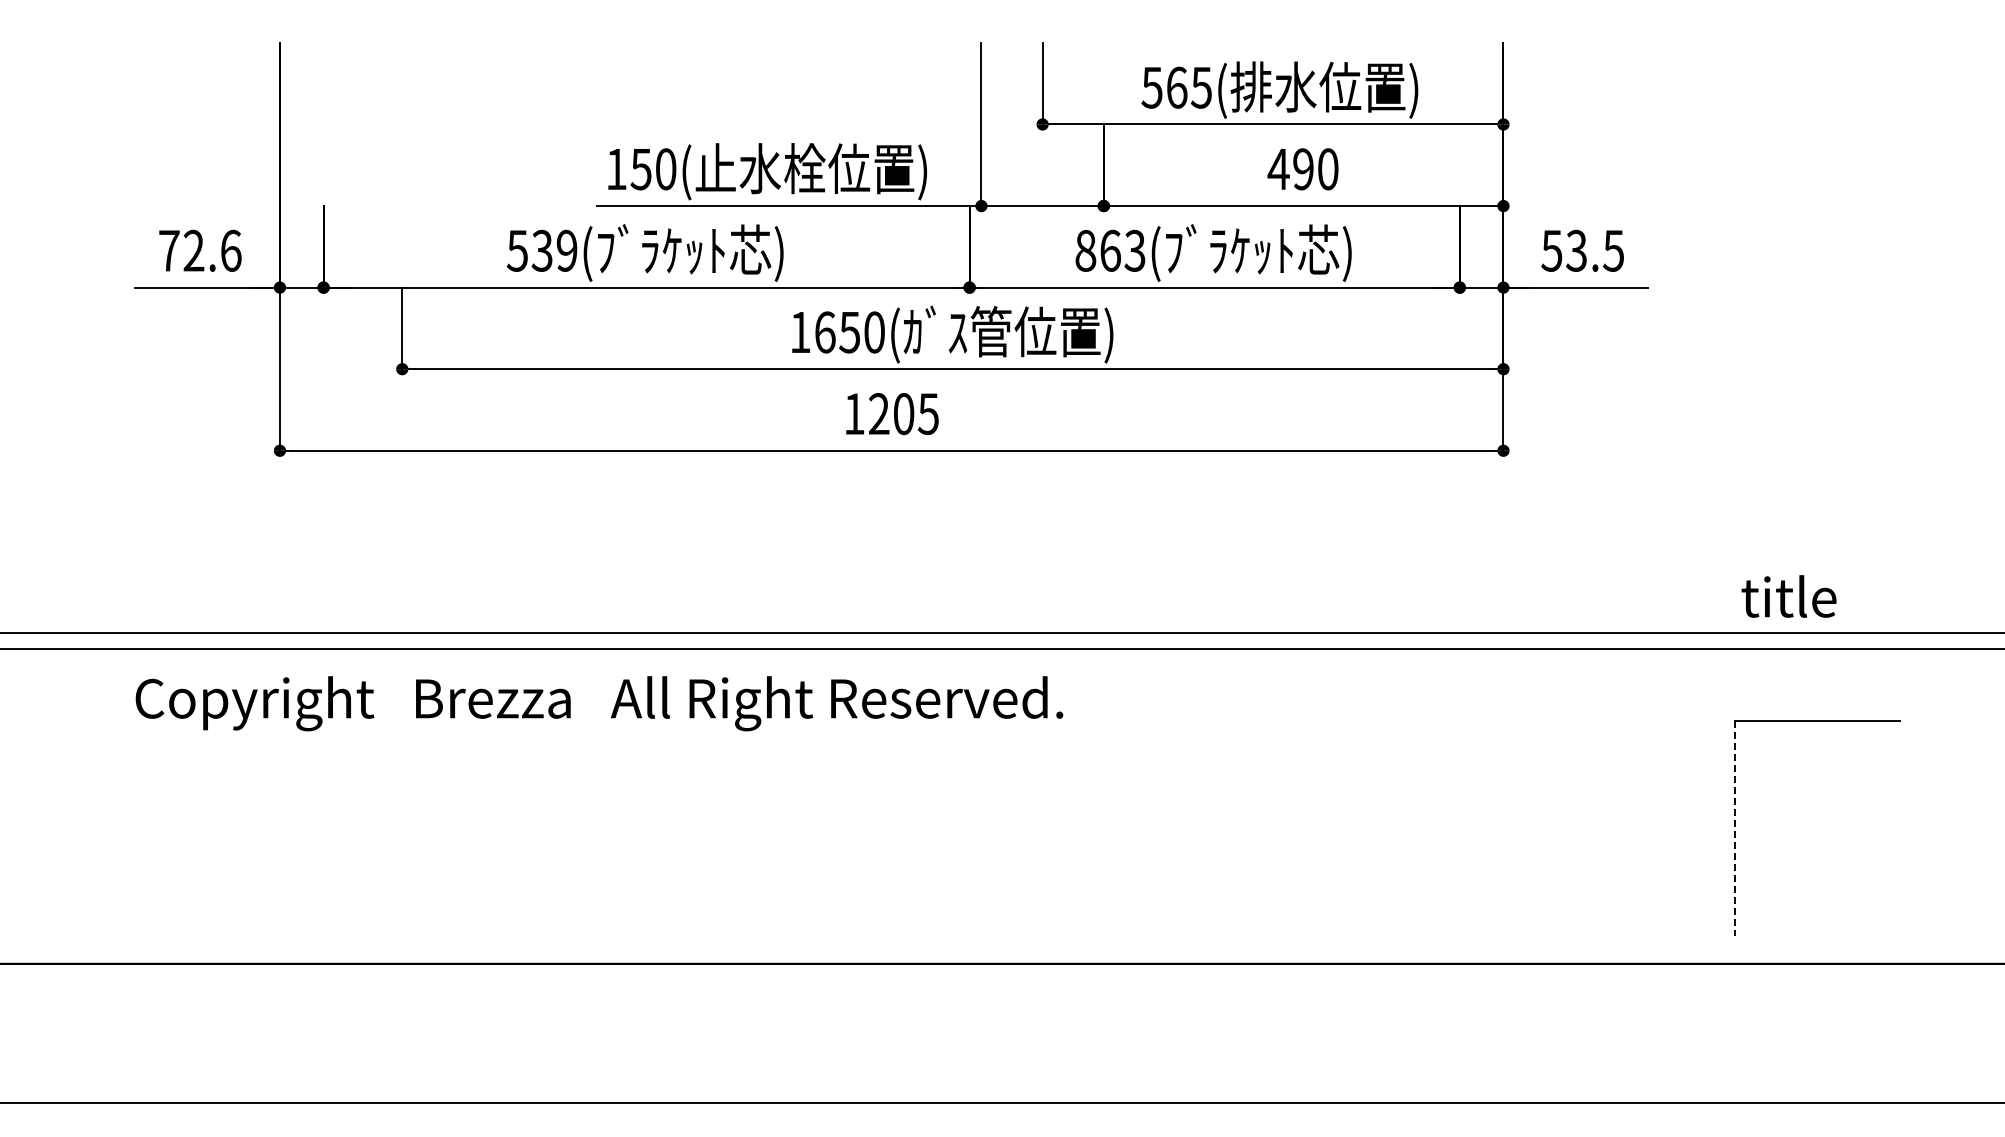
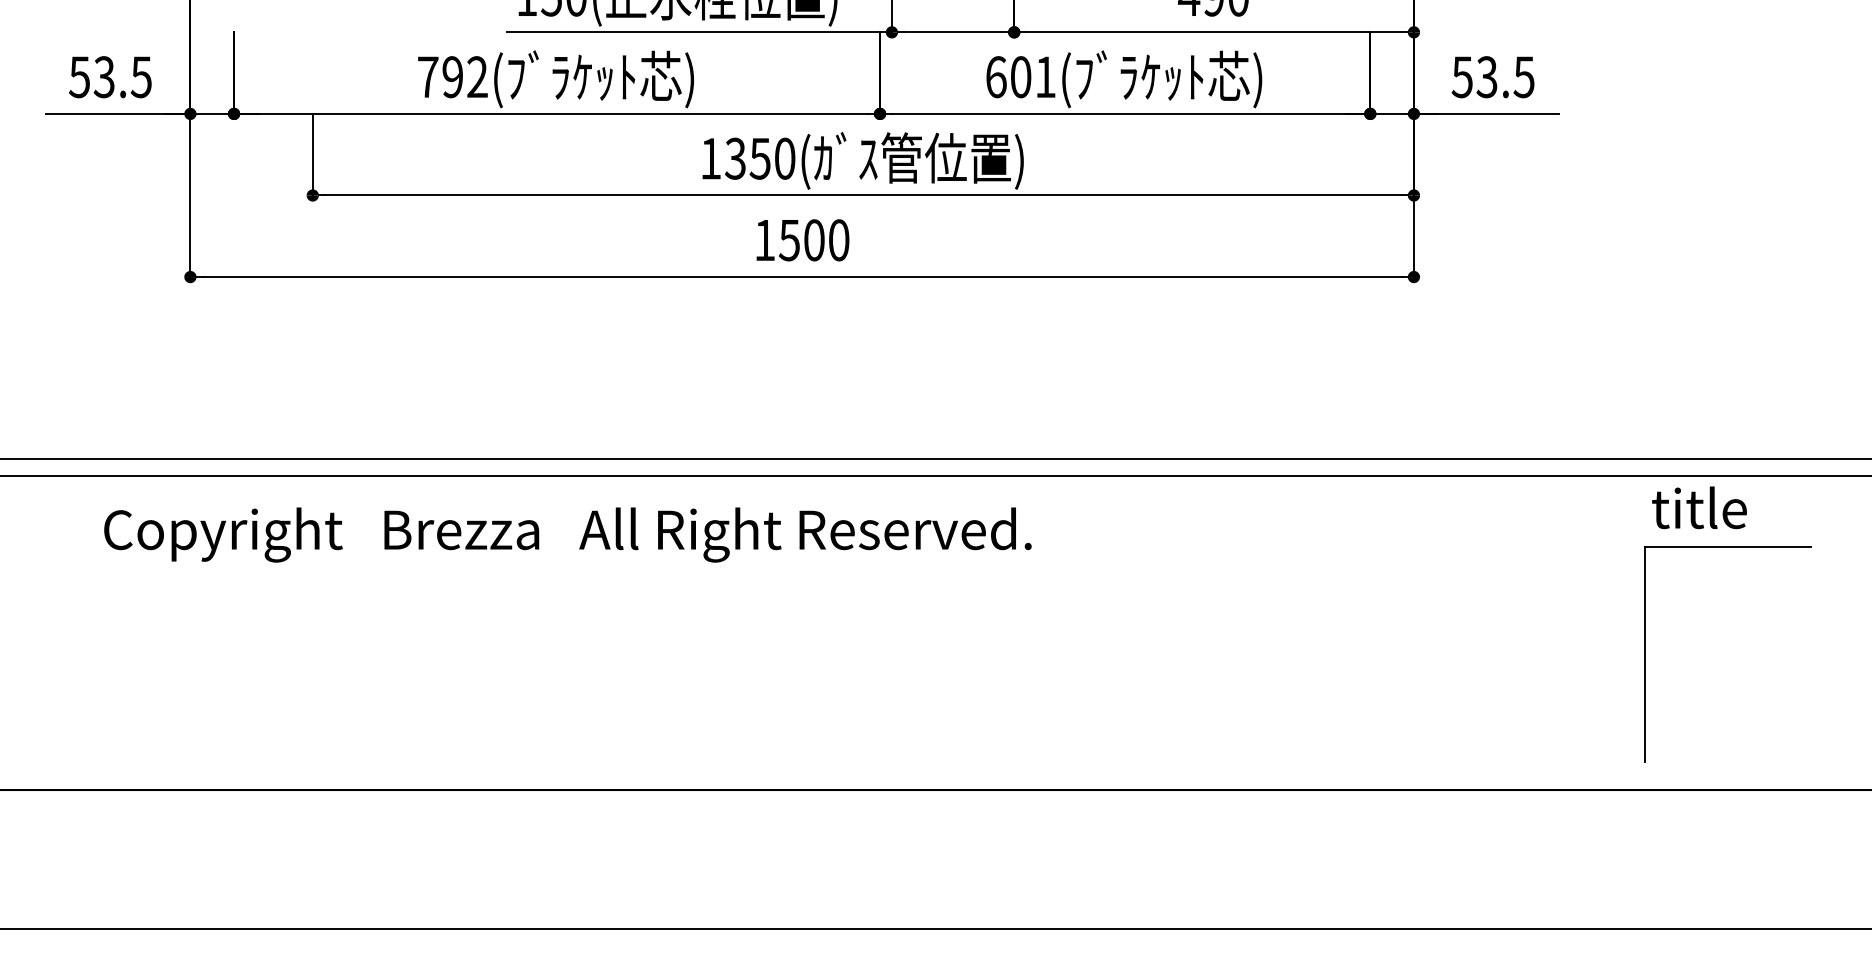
text: (199, 250) -> (109, 76), 72.6 -> 53.5
text: (541, 250) -> (451, 76), 539( -> 792(
text: (1110, 250) -> (1020, 76), 863( -> 601(
text: (824, 332) -> (734, 158), 1650( -> 1350(
text: (903, 414) -> (813, 240), 1205 -> 1500
text: (1788, 596) -> (1698, 507), moved
text: (599, 703) -> (567, 534), moved
line: (1734, 828) -> (1644, 654), dashed -> solid

